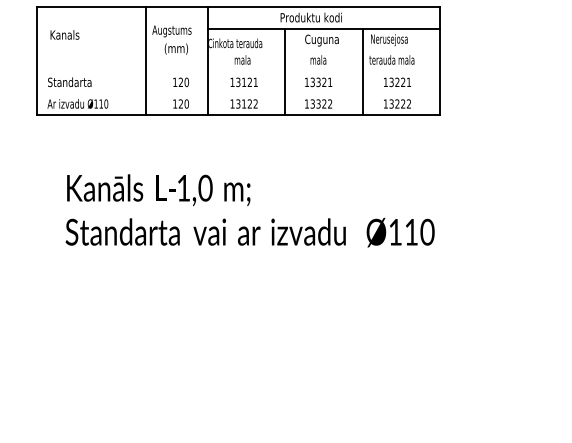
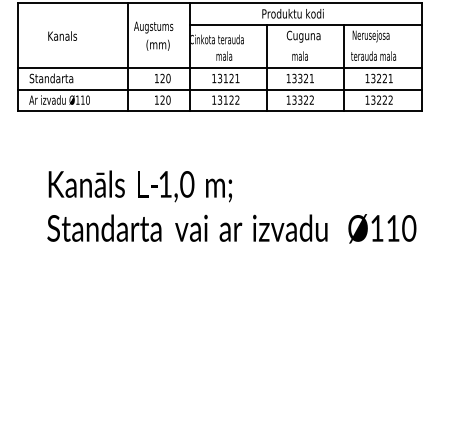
text: (64, 34) -> (62, 35), moved
line: (237, 71) -> (219, 67), added
line: (237, 93) -> (219, 89), added

